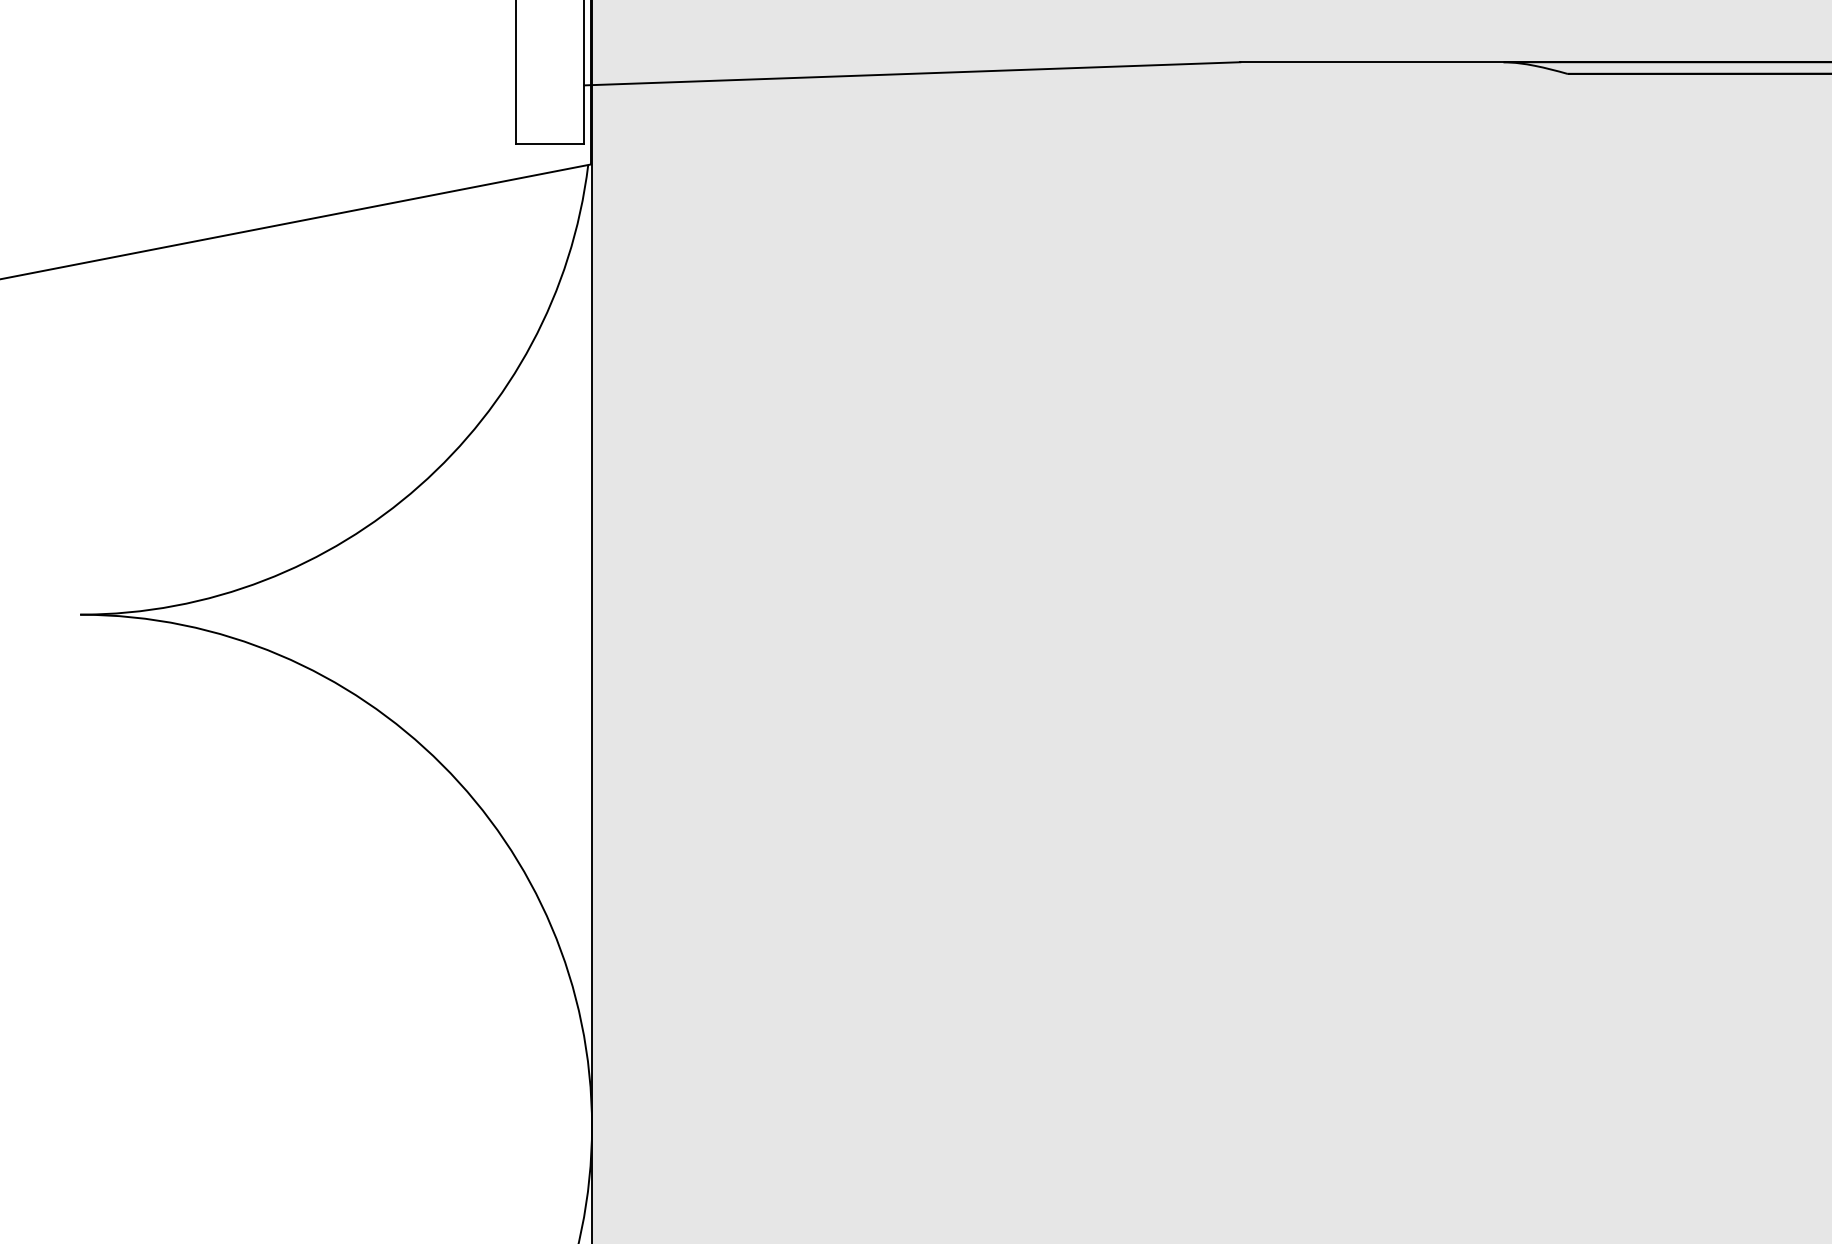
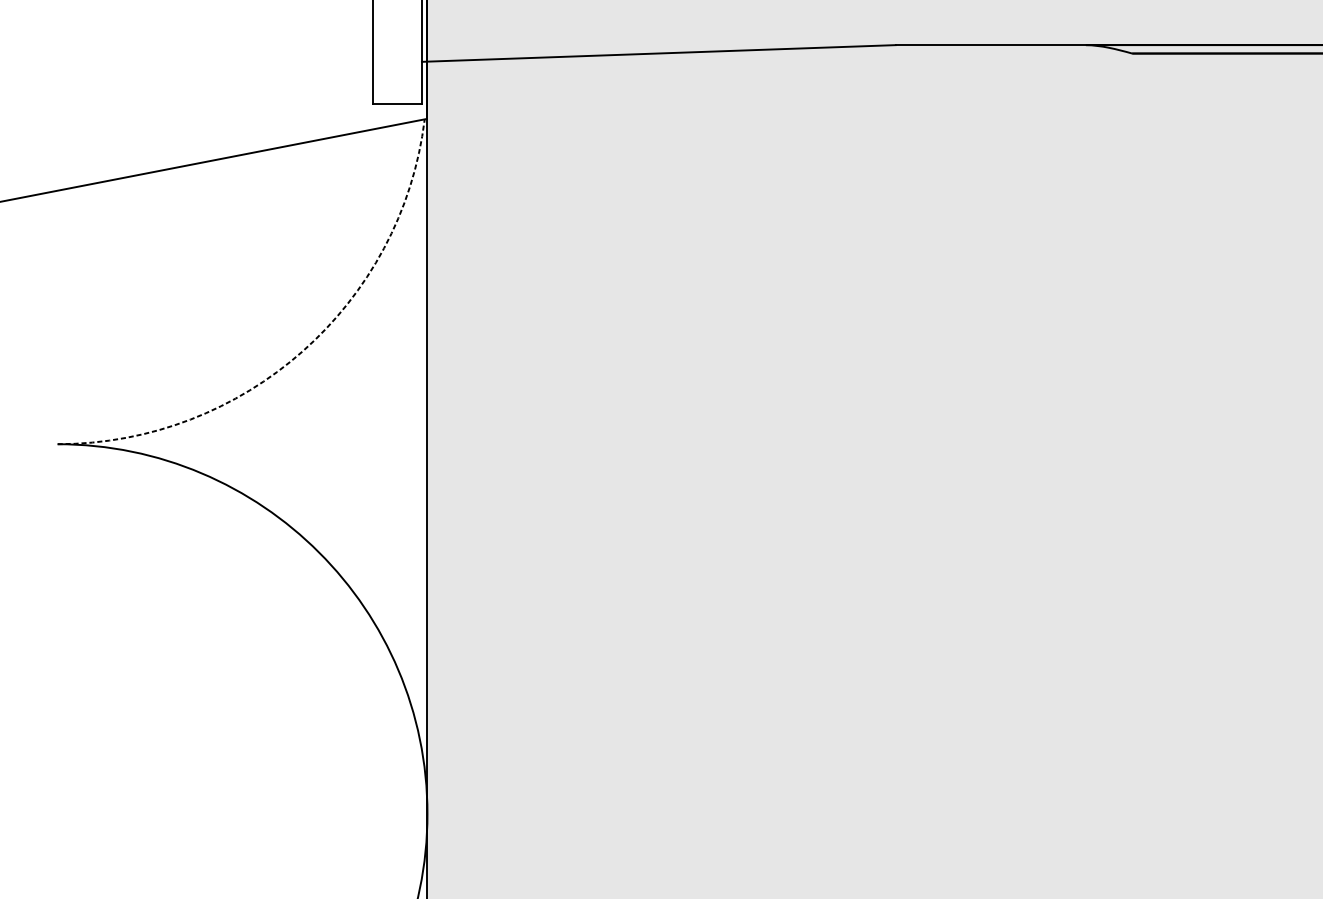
arc: (419, 486) -> (302, 351), solid -> dashed

